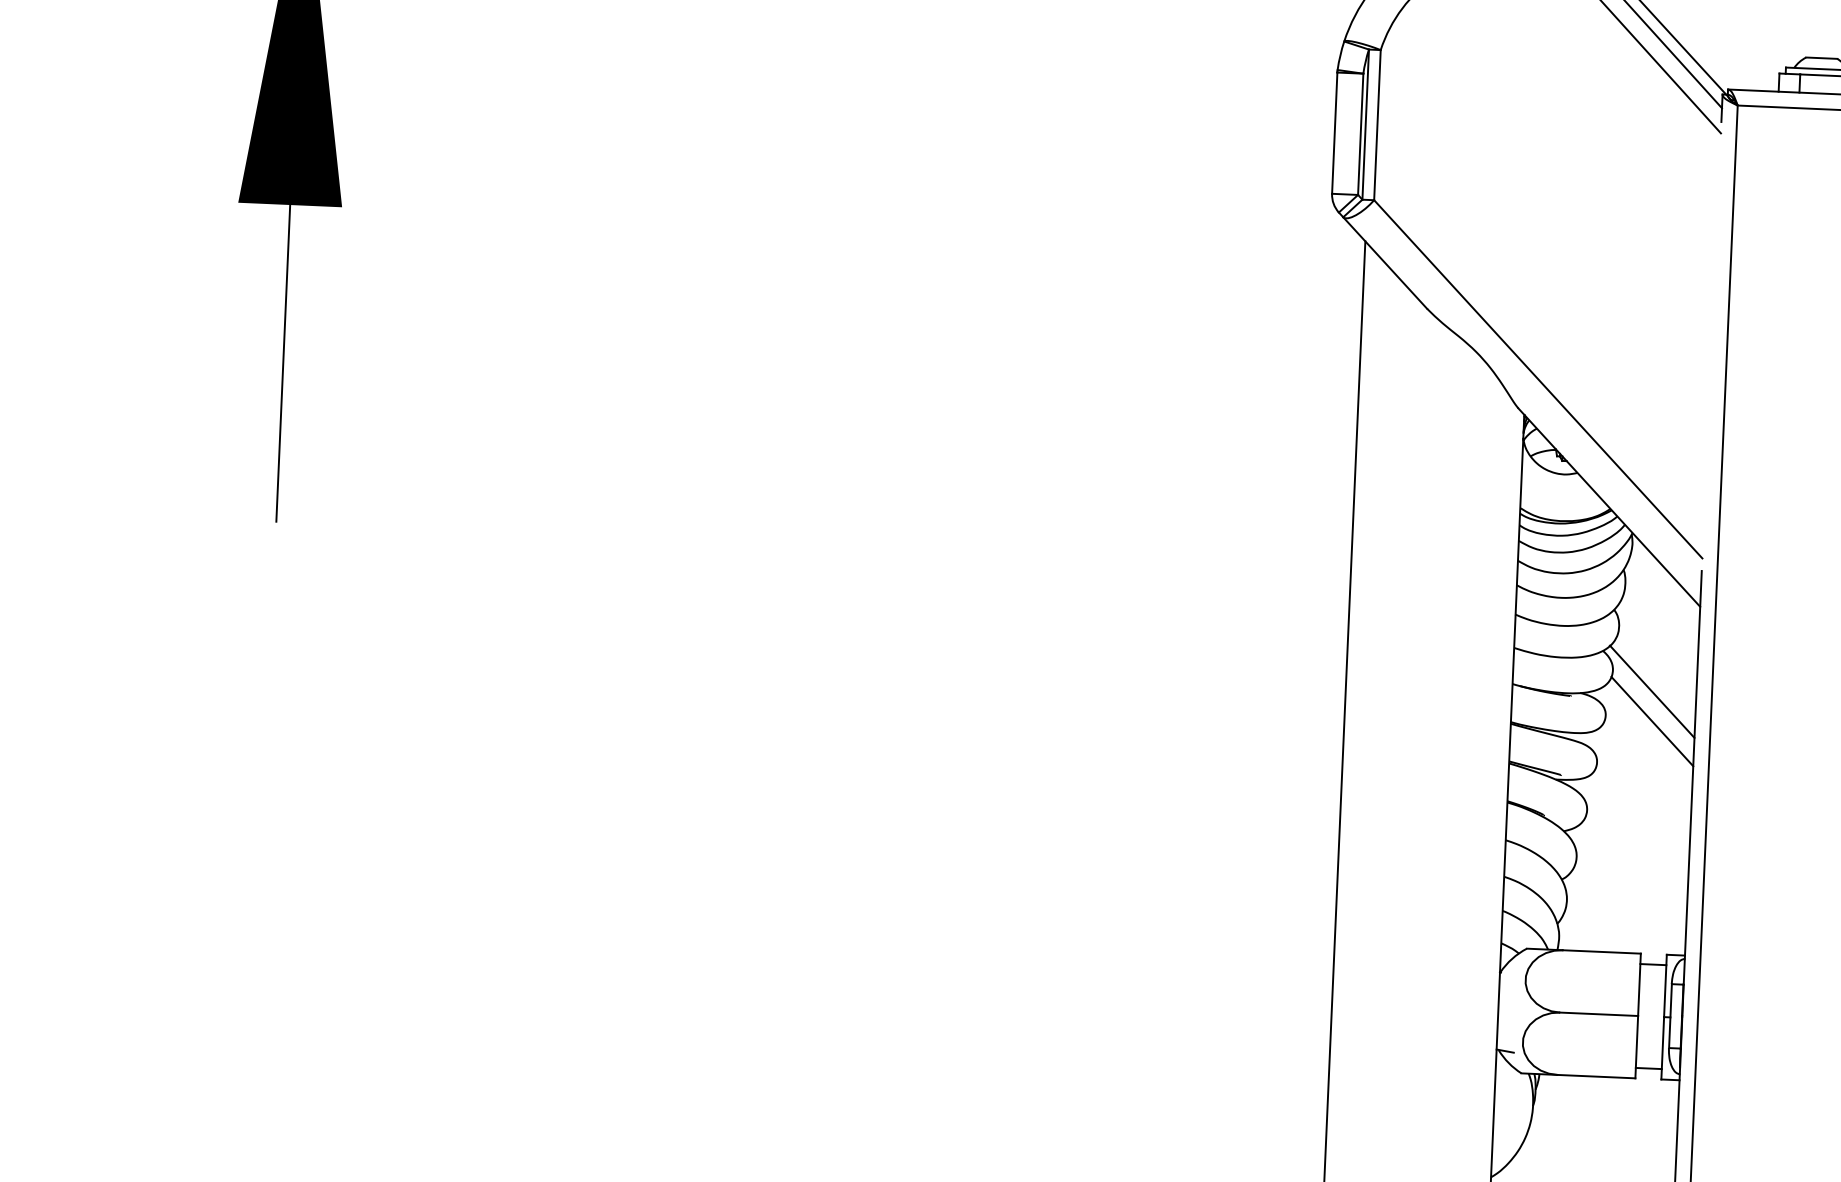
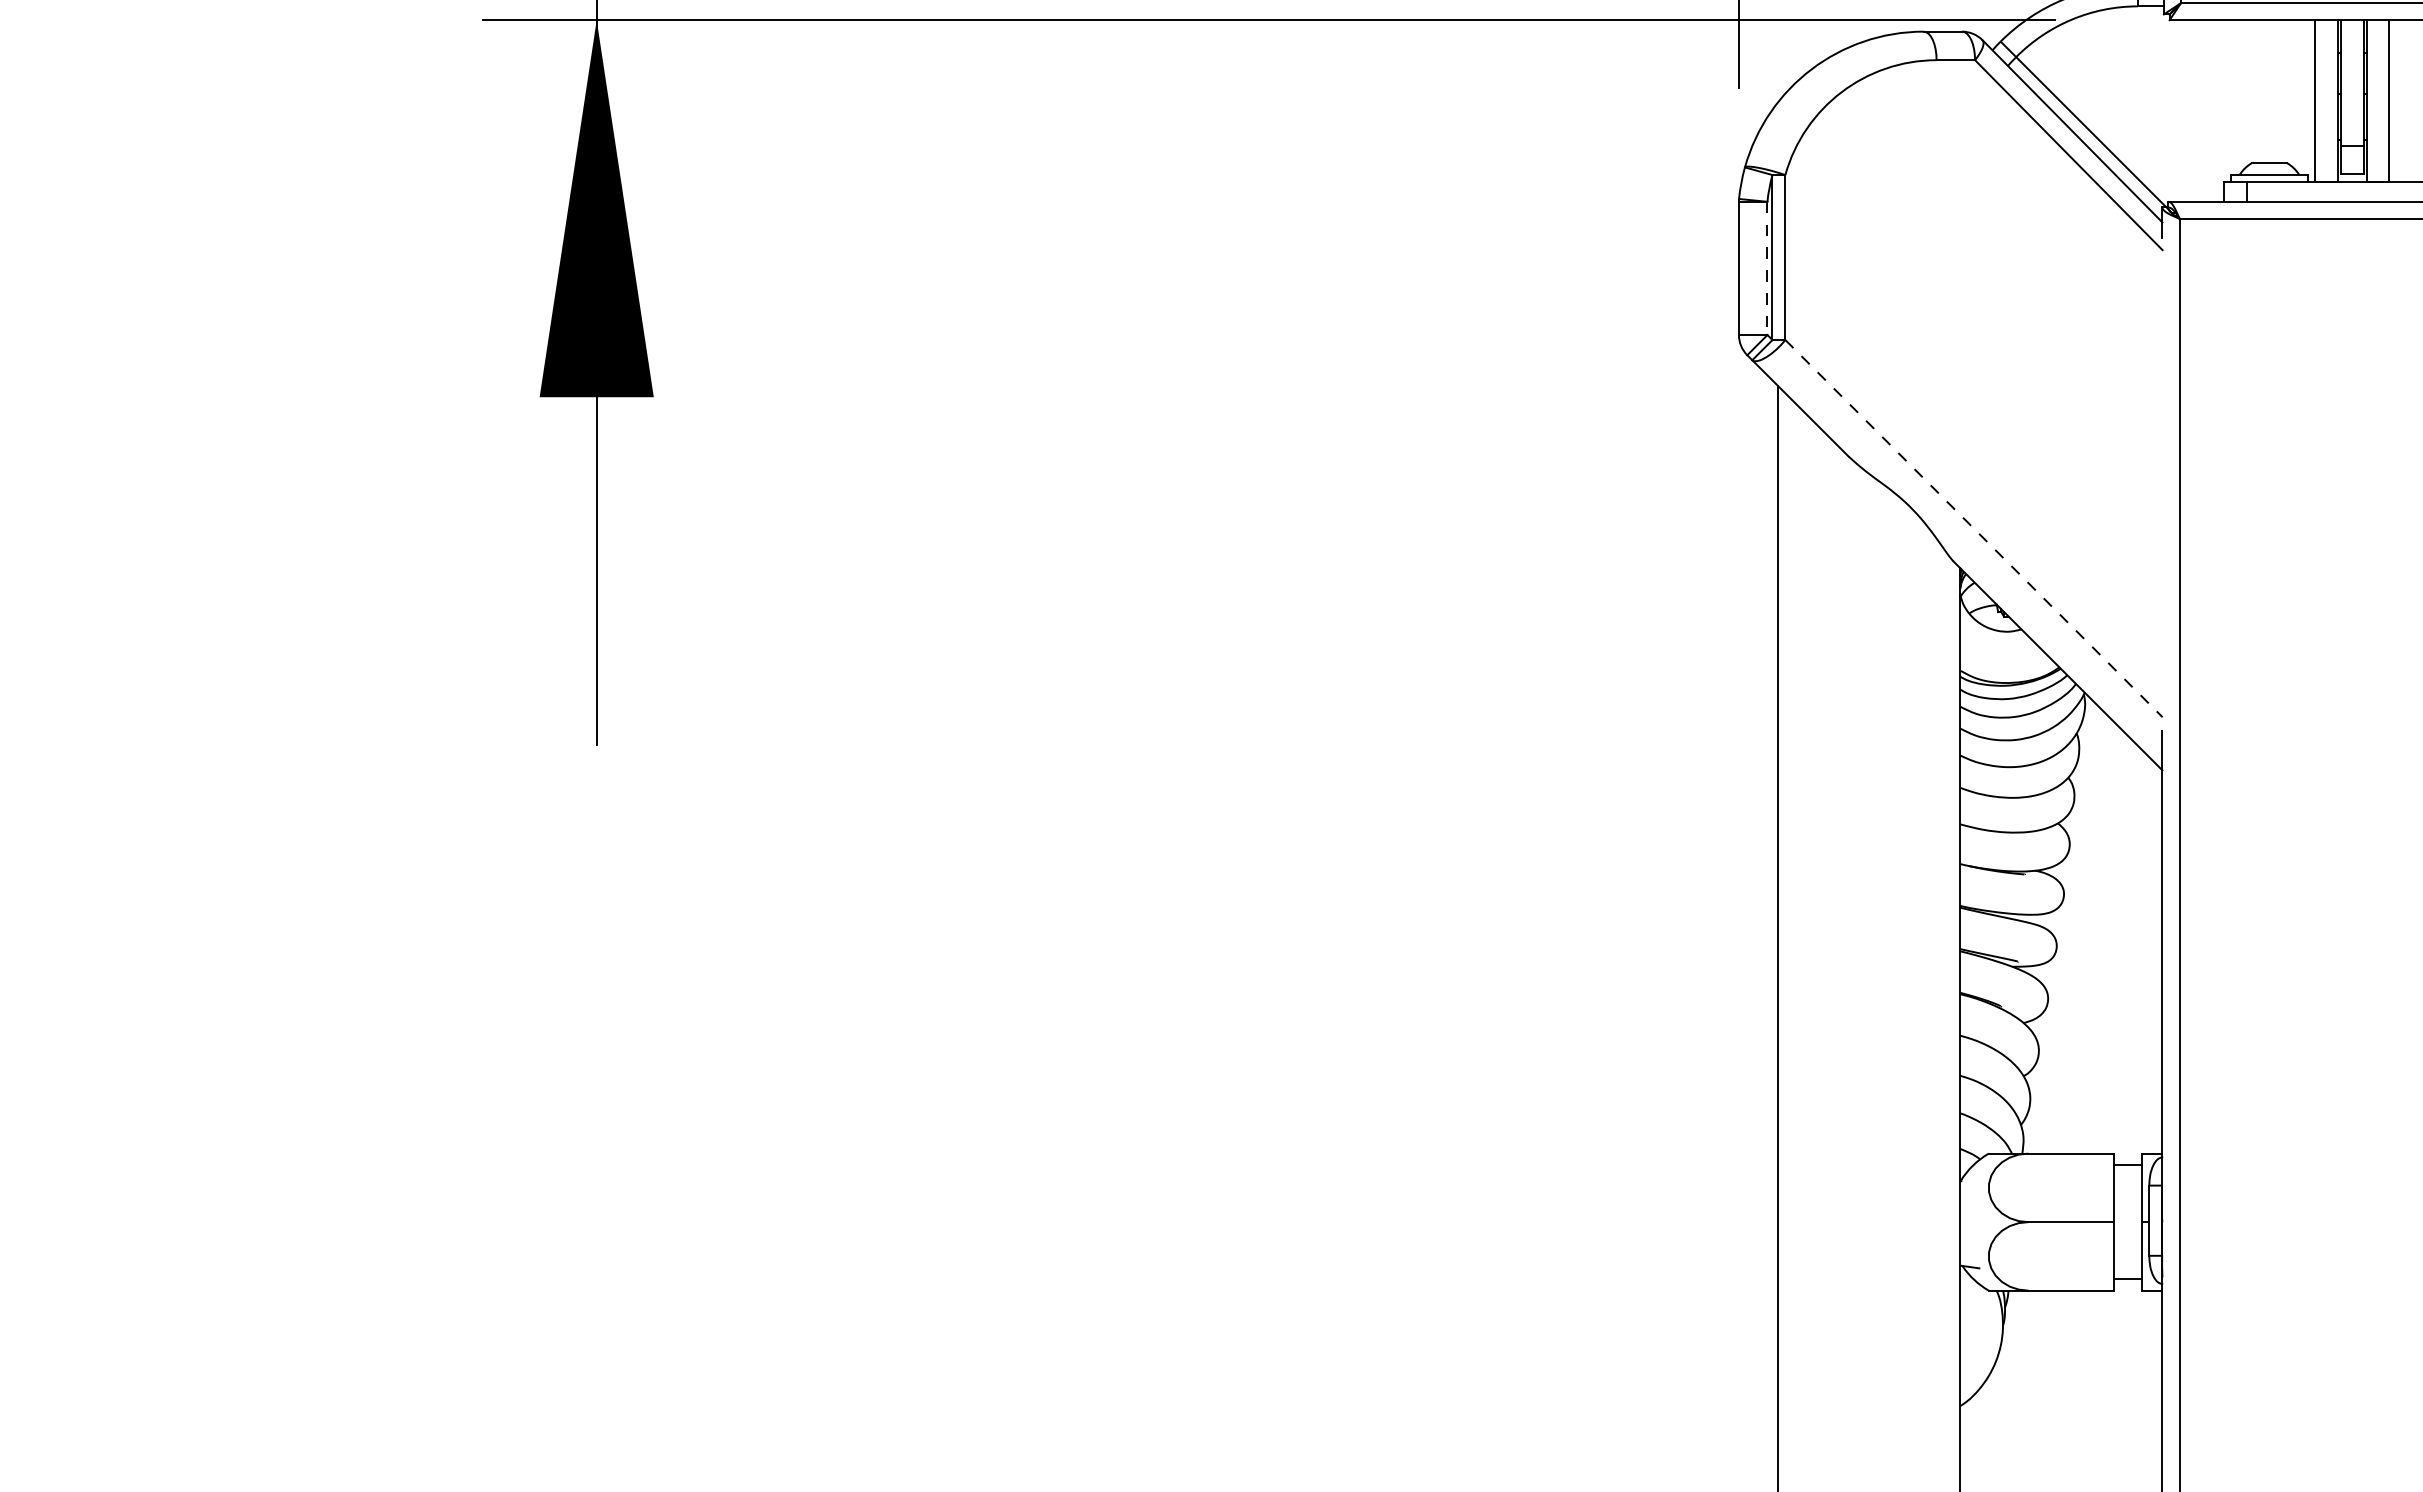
line: (1360, 134) -> (1767, 268), solid -> dashed
line: (1537, 379) -> (1973, 528), solid -> dashed
line: (1651, 691) -> (2113, 865), removed
line: (1652, 721) -> (2115, 898), removed

